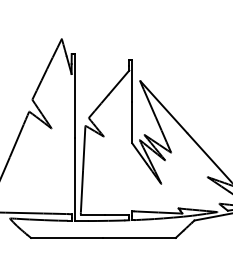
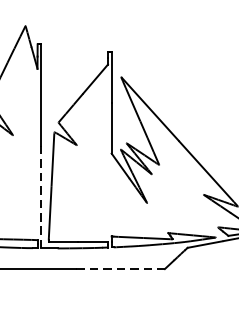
line: (74, 179) -> (41, 197), solid -> dashed
line: (140, 237) -> (121, 268), solid -> dashed

